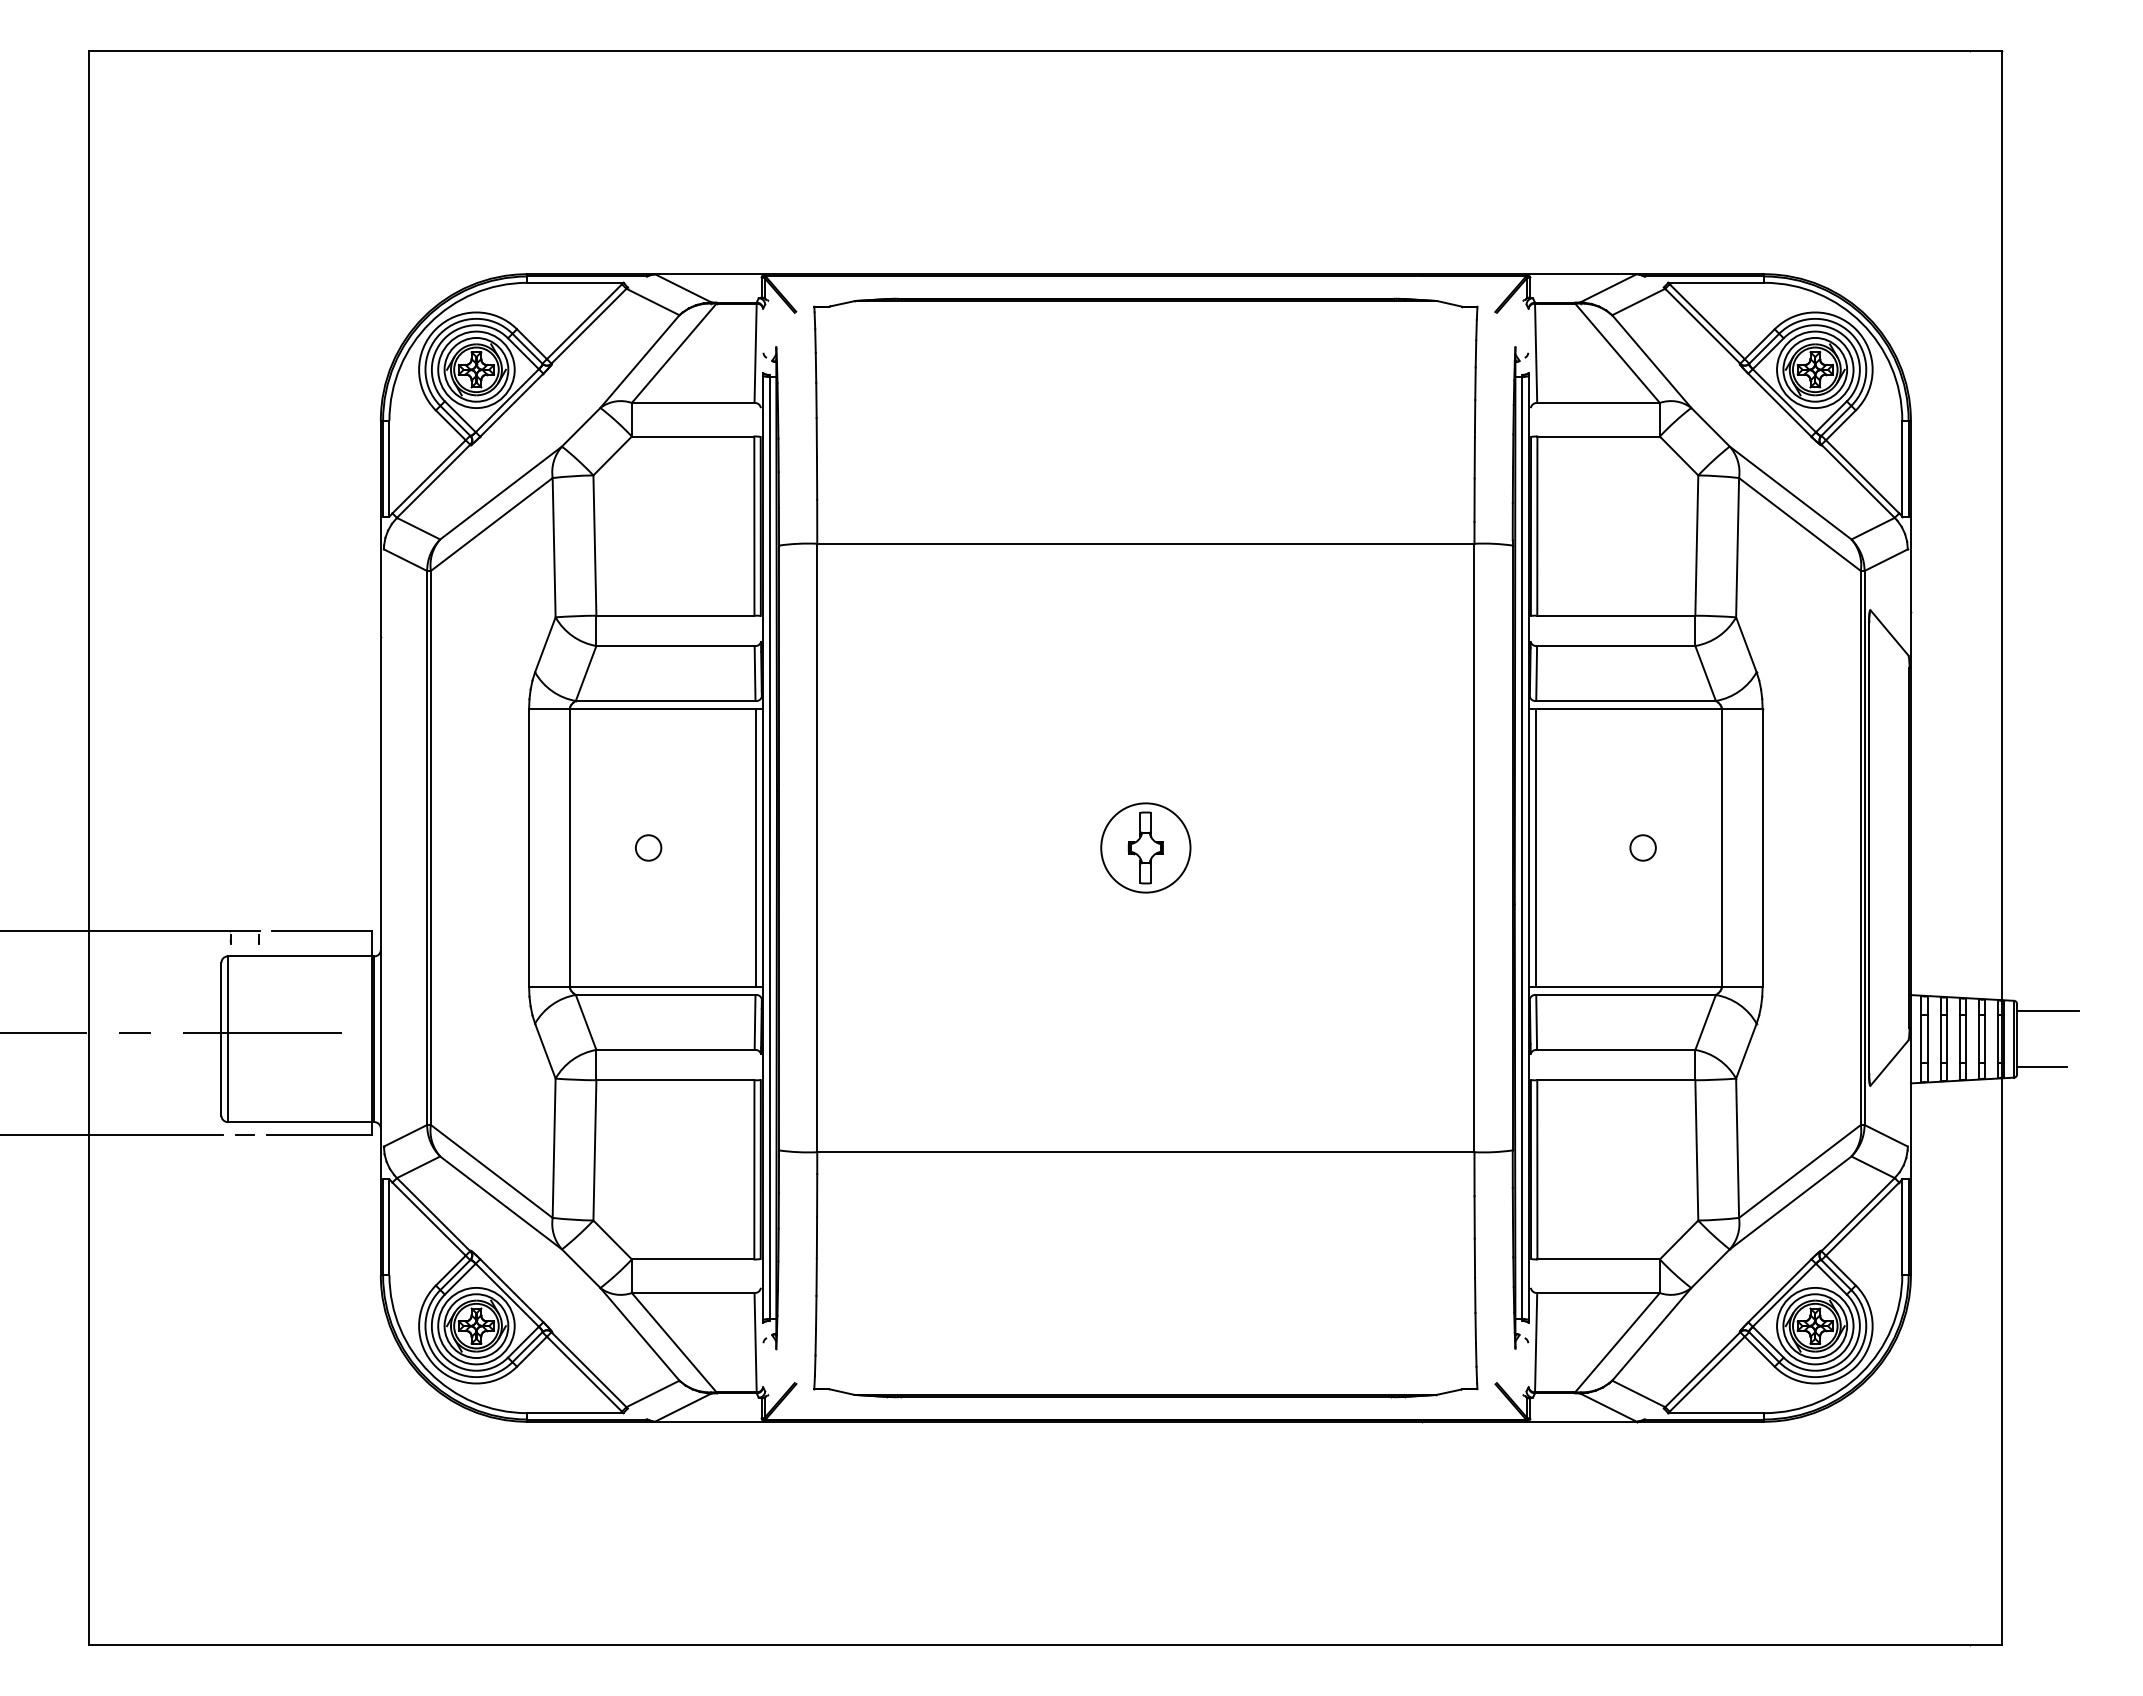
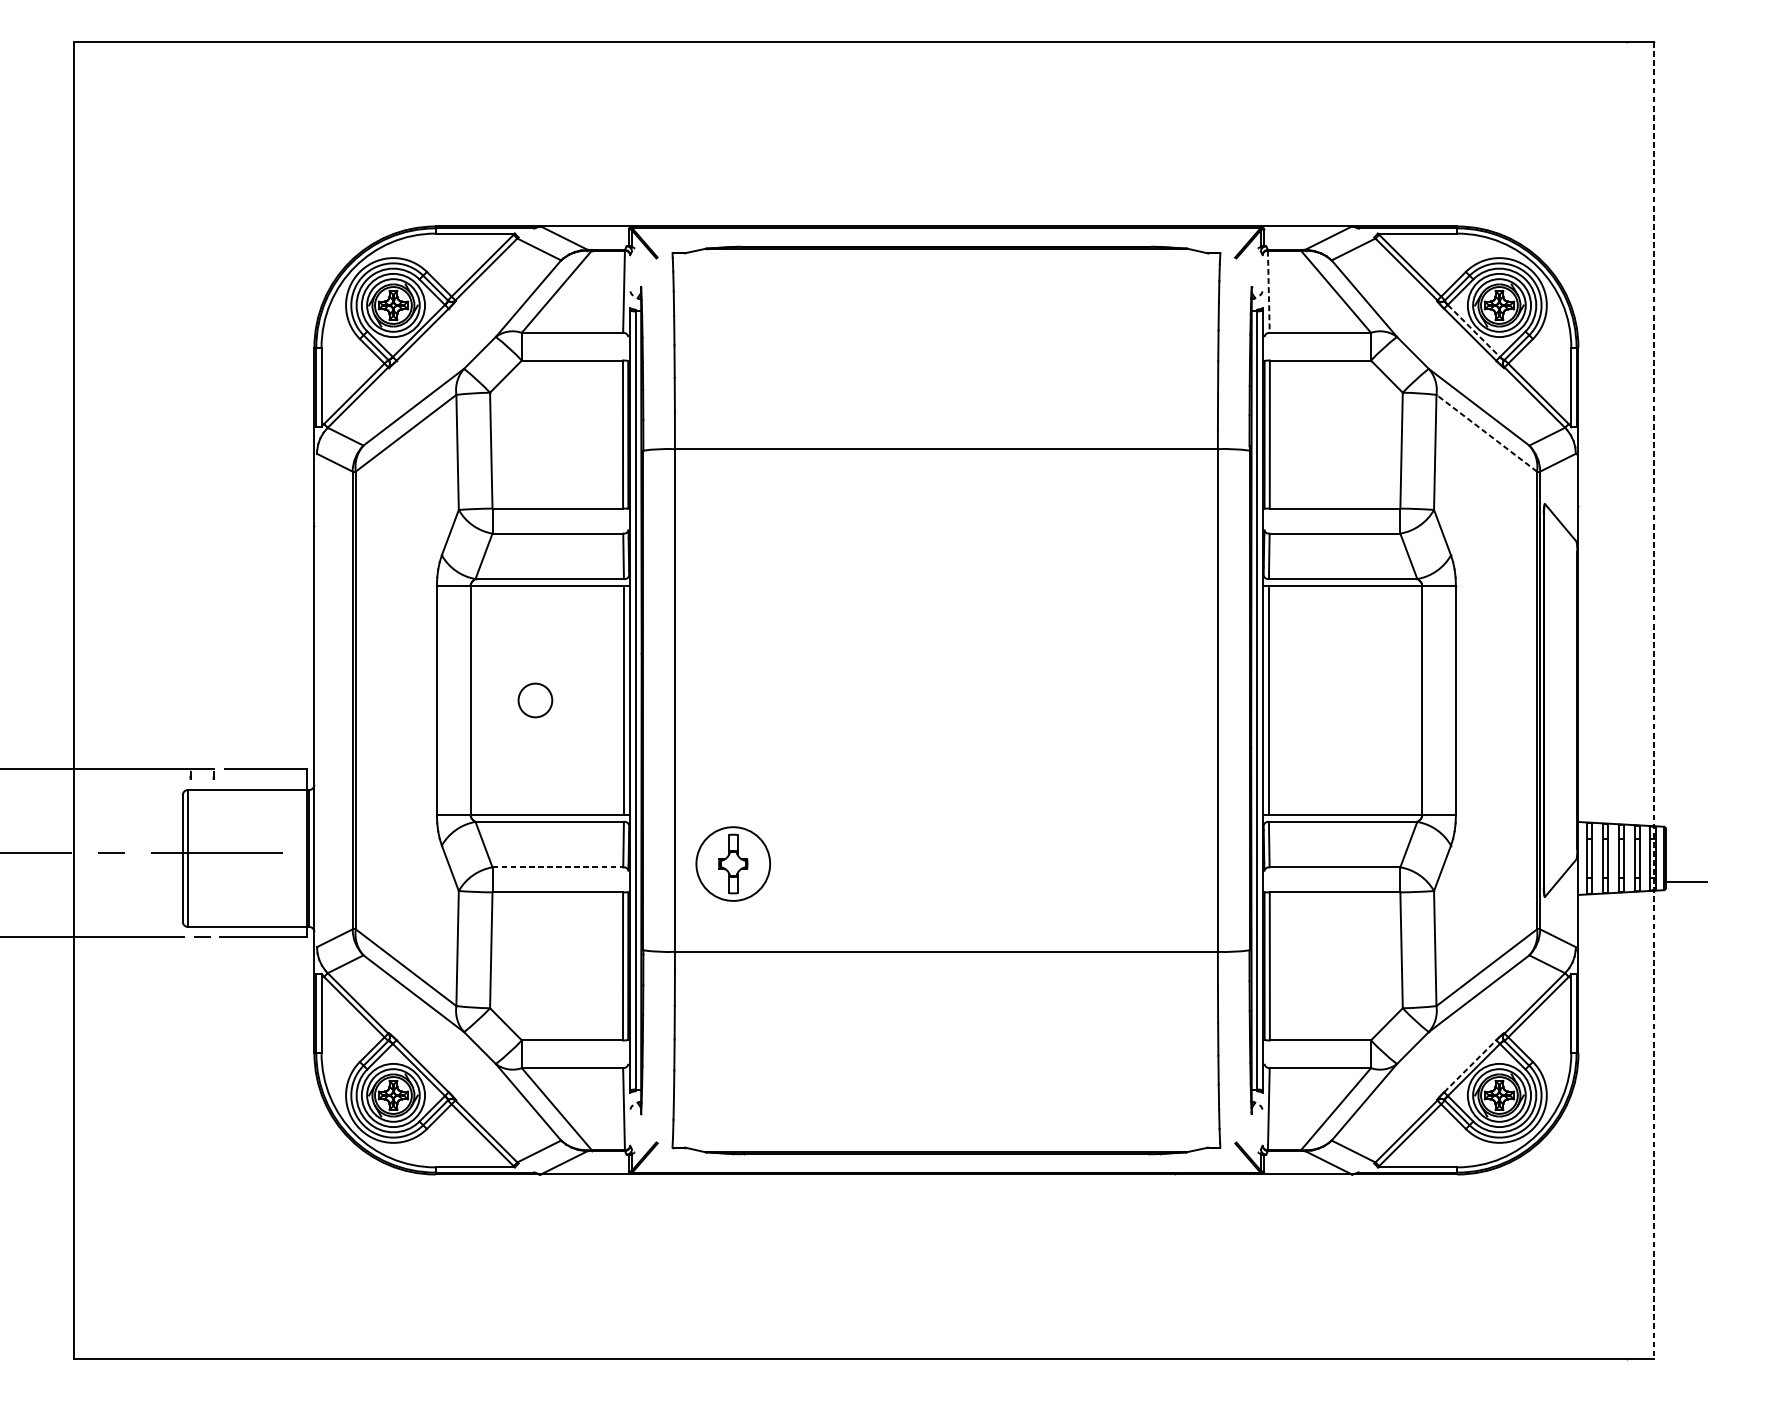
line: (1536, 353) -> (1269, 291), solid -> dashed
line: (1784, 400) -> (1474, 330), solid -> dashed
line: (1799, 524) -> (1486, 433), solid -> dashed
circle: (648, 847) -> (535, 700), size x1.6
part: (1145, 847) -> (732, 863), moved
circle: (1642, 847) -> (1356, 700), removed
line: (2001, 847) -> (1653, 700), solid -> dashed
line: (2047, 1011) -> (1691, 835), removed
line: (676, 1049) -> (558, 866), solid -> dashed
line: (1779, 1290) -> (1469, 1066), solid -> dashed

